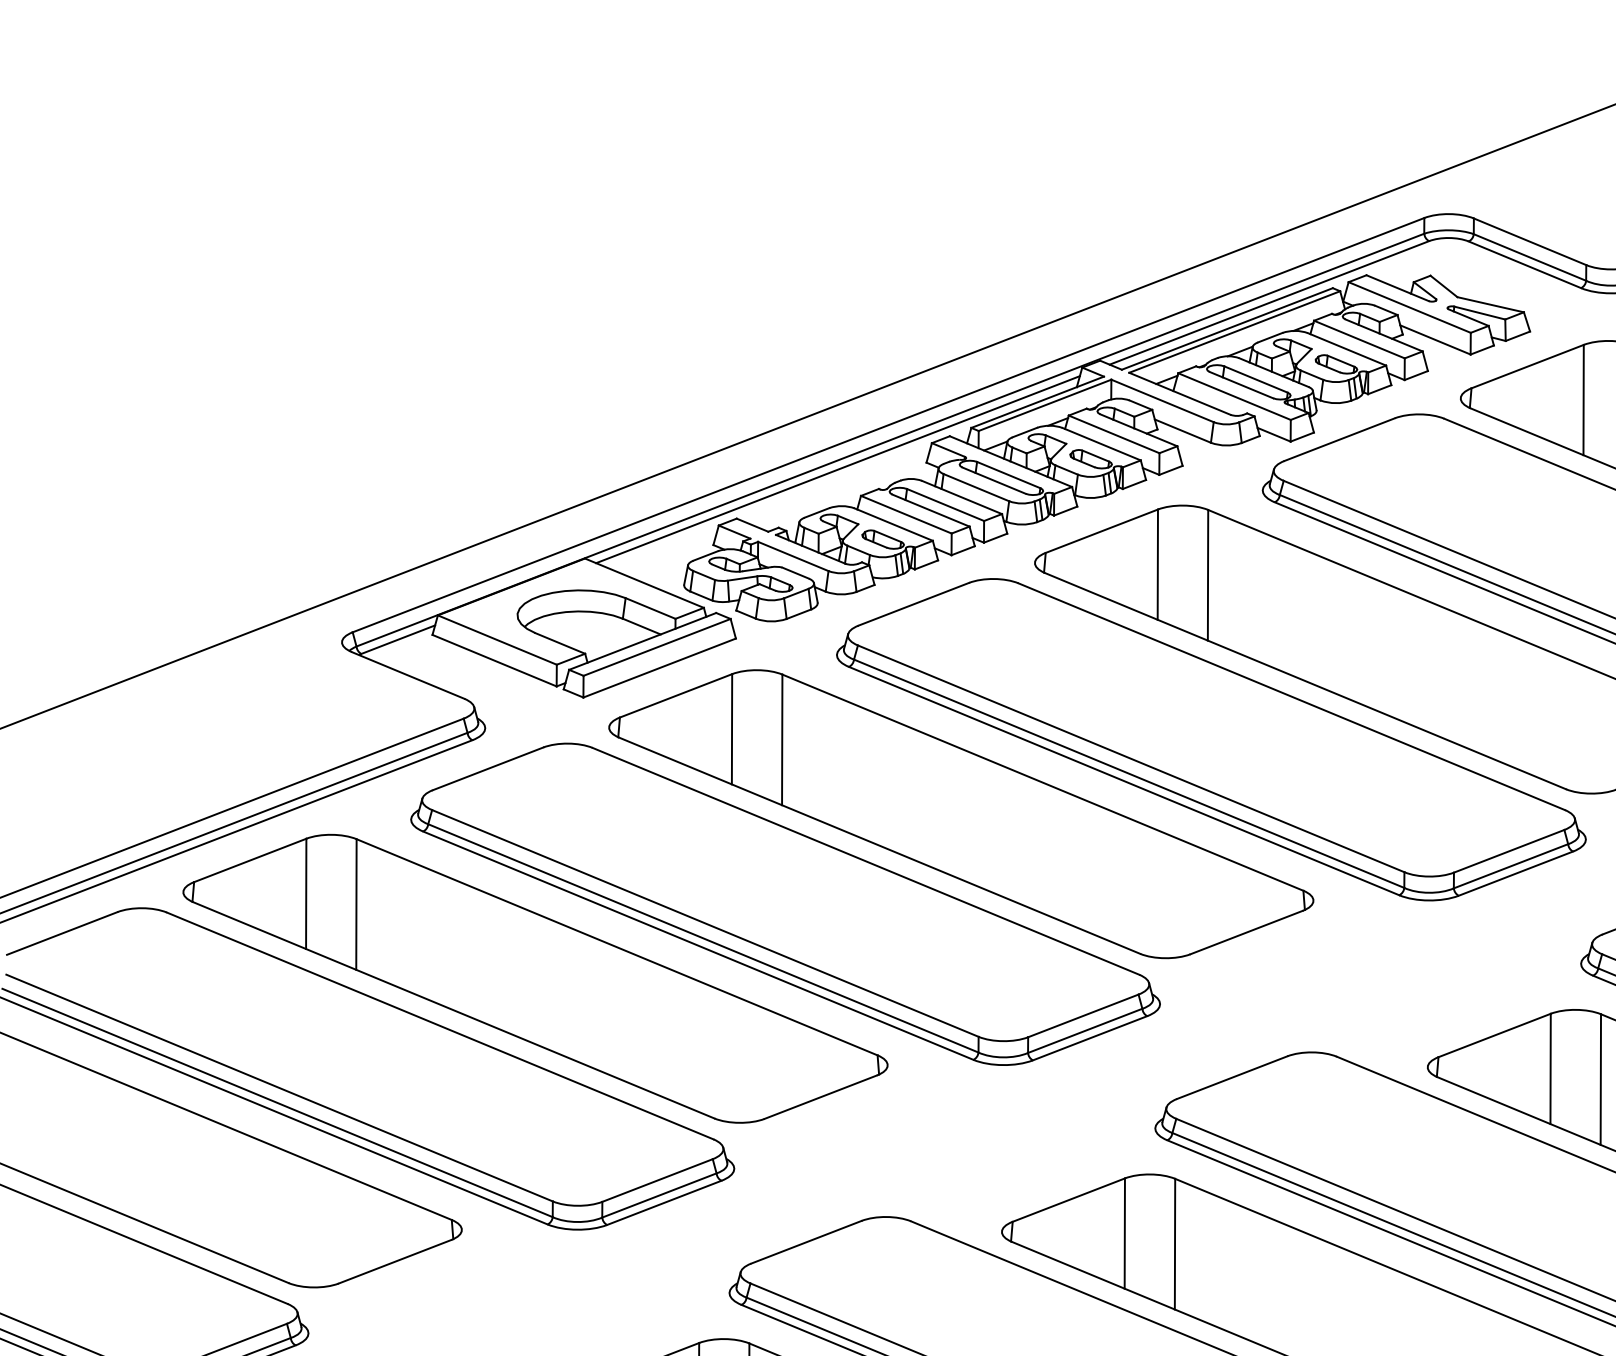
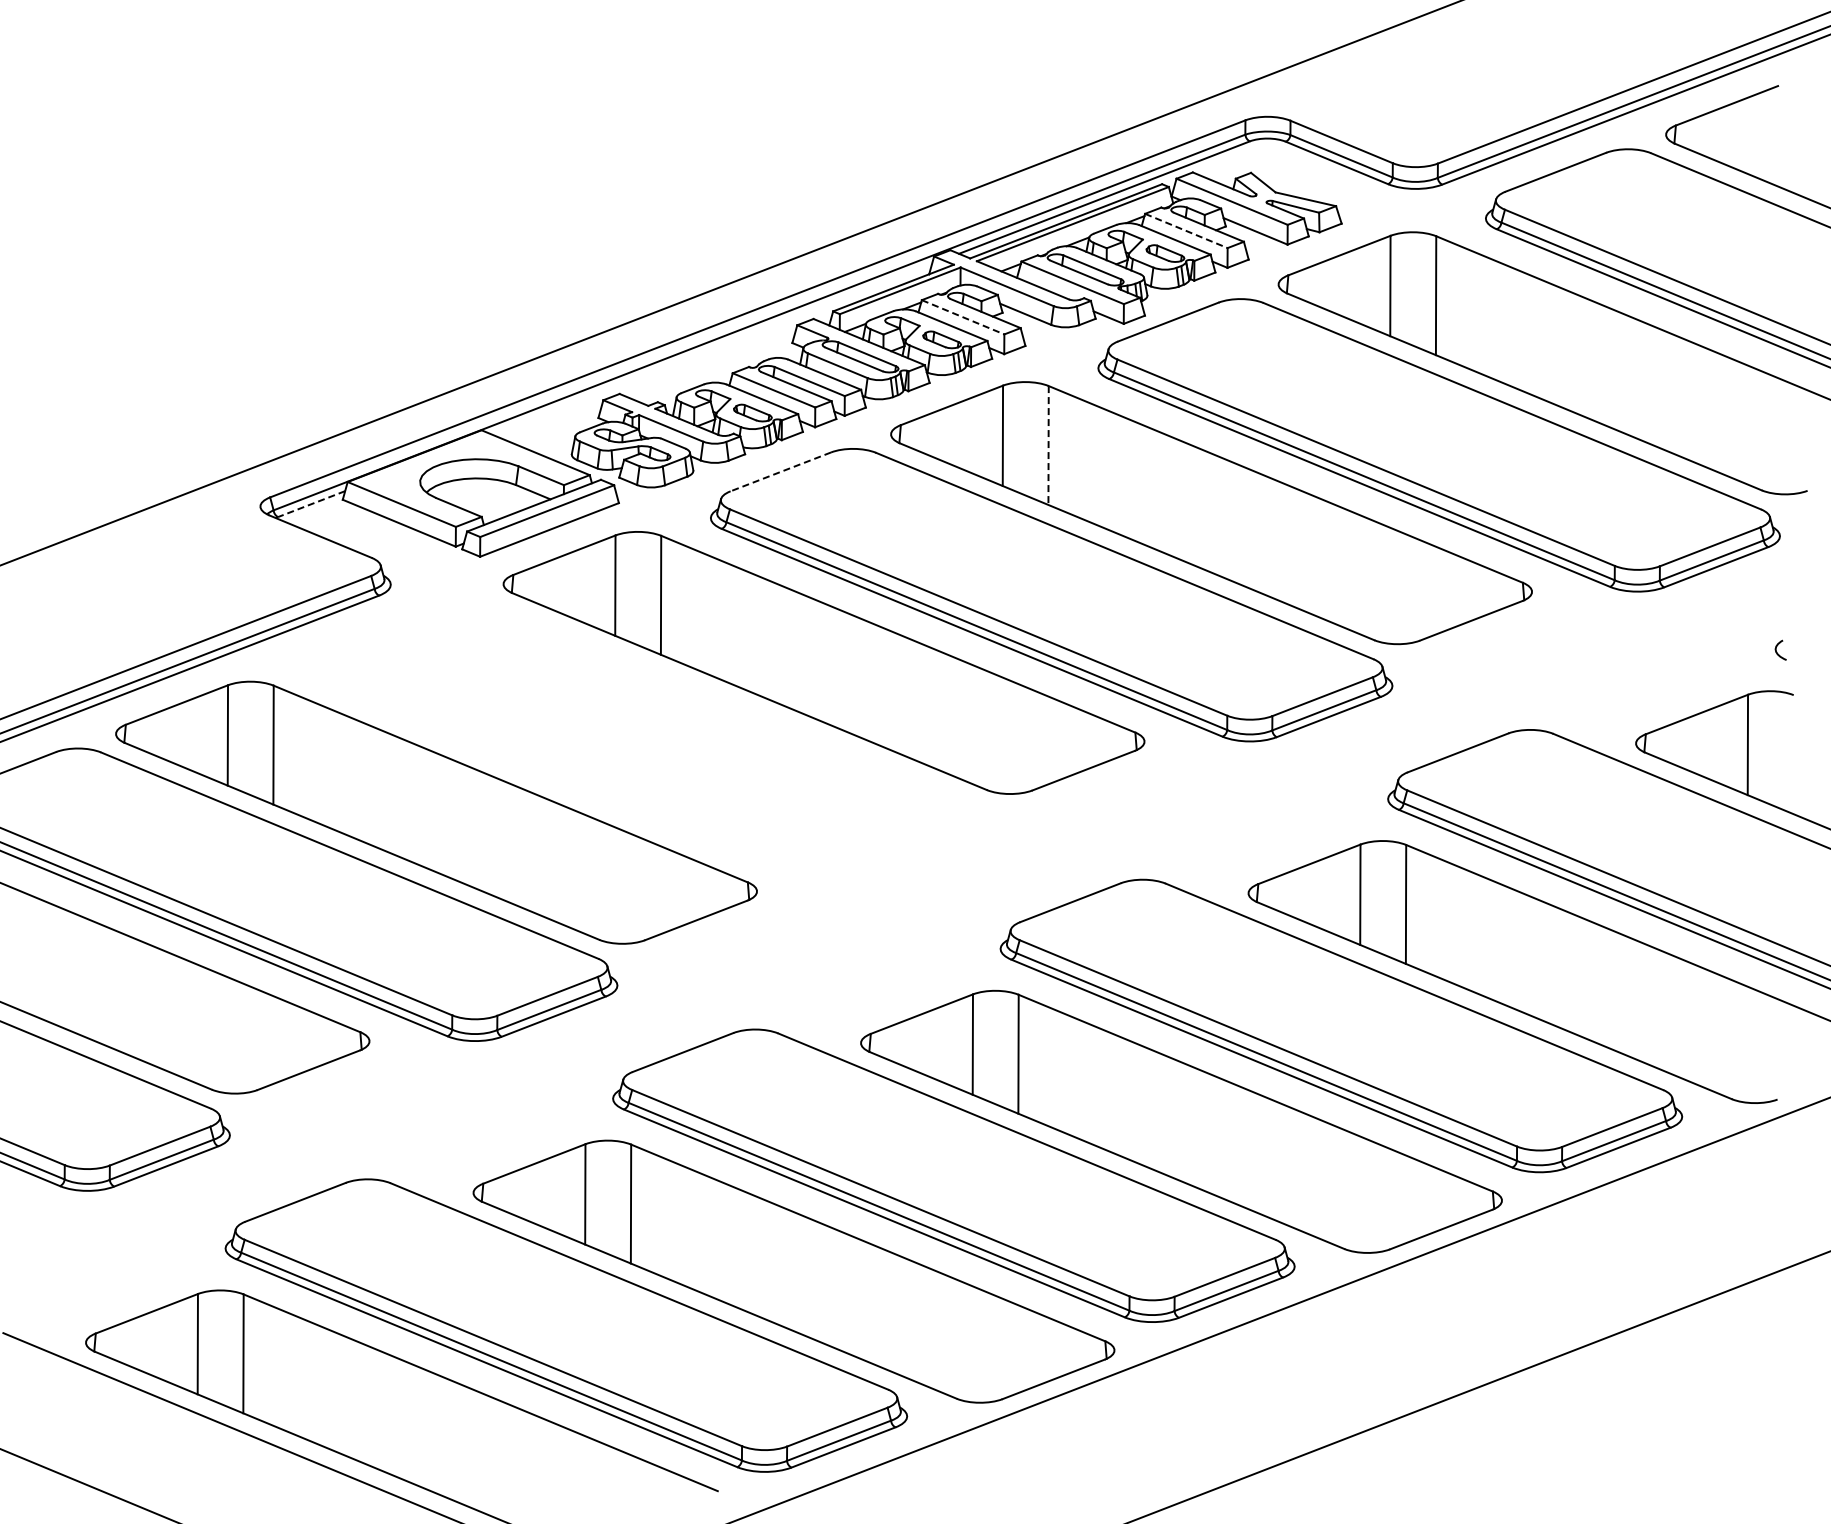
line: (1359, 339) -> (1186, 230), solid -> dashed
line: (1114, 434) -> (963, 317), solid -> dashed
line: (837, 469) -> (711, 349), removed
line: (1207, 576) -> (1048, 446), solid -> dashed
line: (913, 603) -> (780, 471), solid -> dashed
line: (398, 640) -> (311, 504), solid -> dashed
part: (784, 903) -> (663, 744), removed

